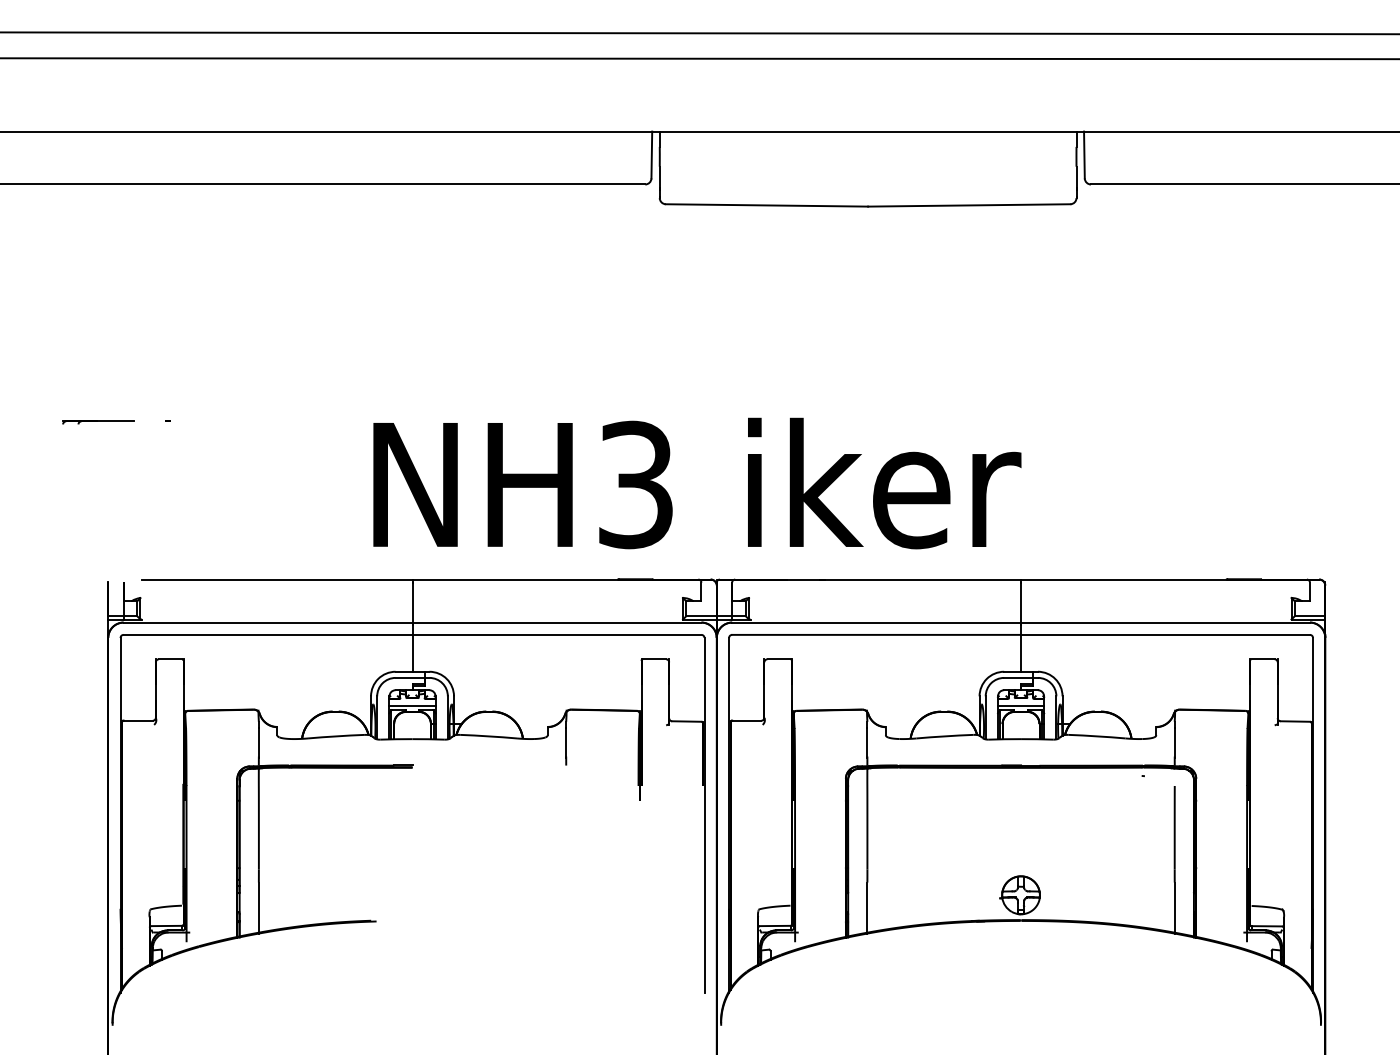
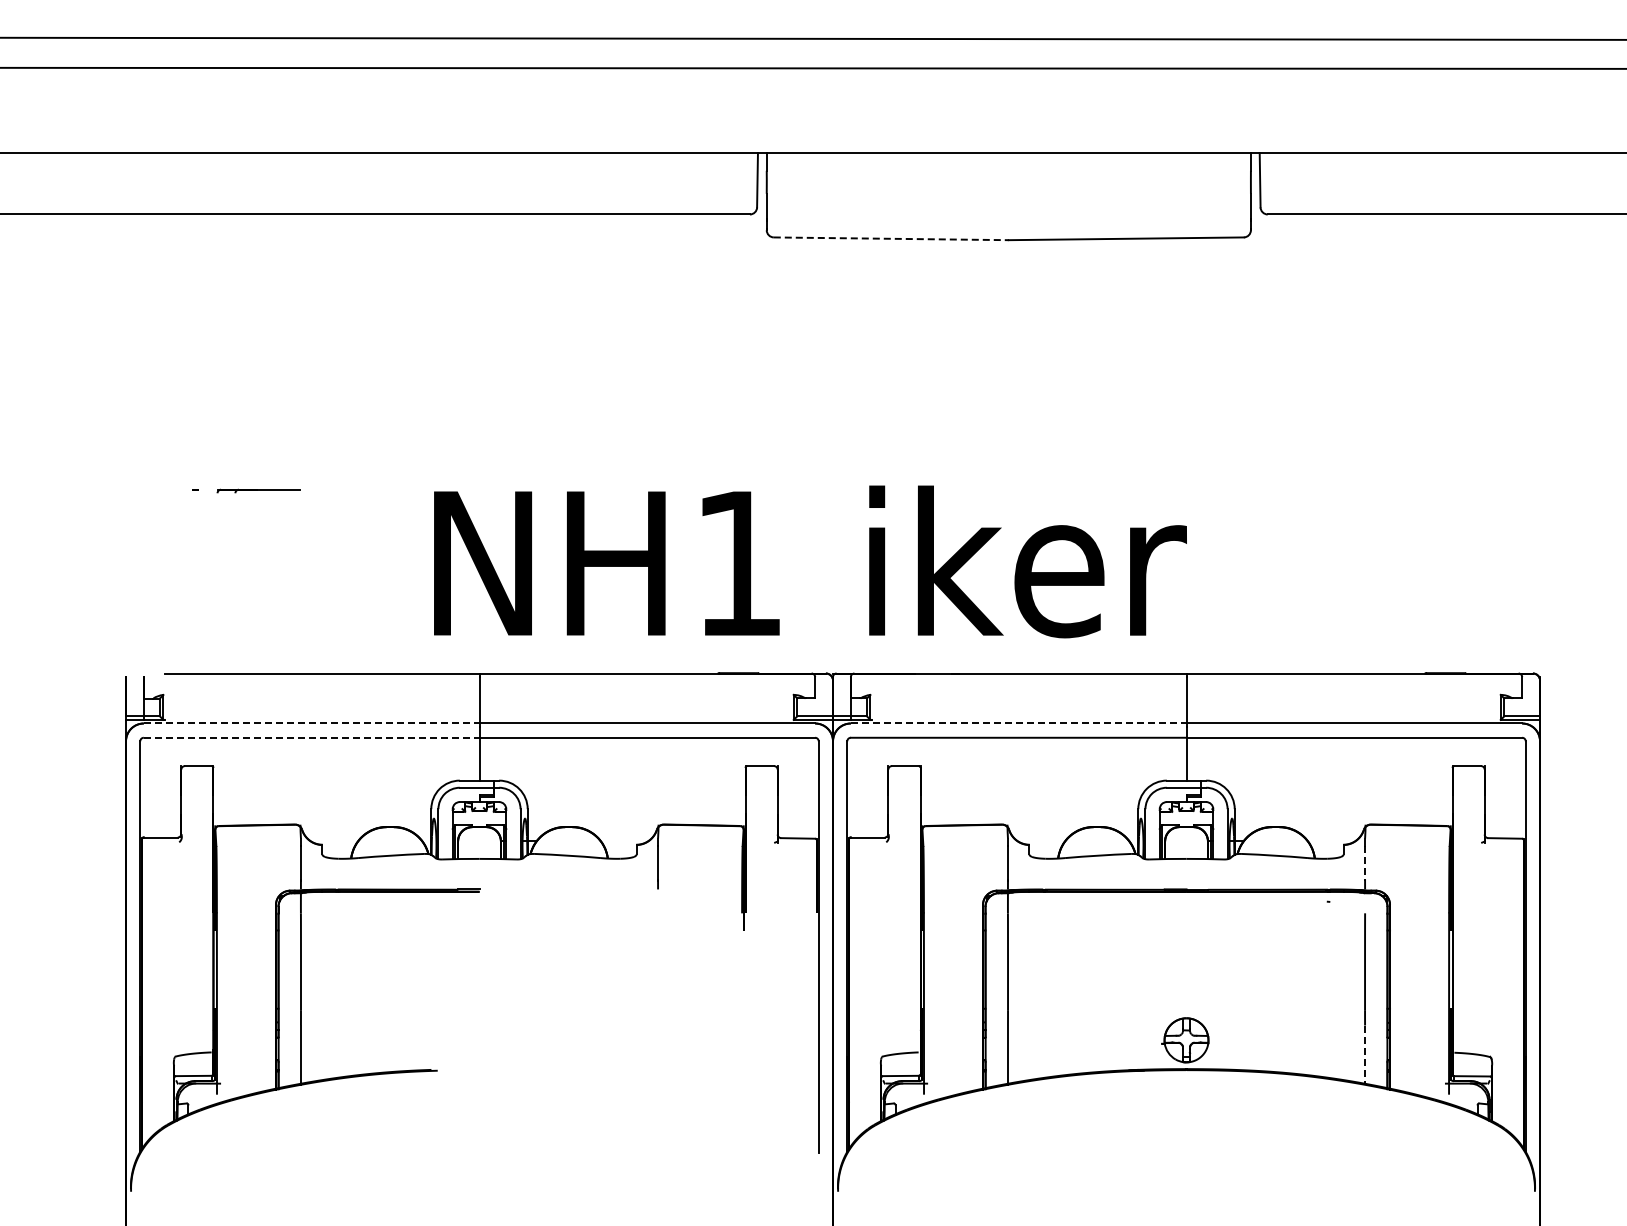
line: (767, 205) -> (891, 238), solid -> dashed
part: (98, 422) -> (258, 490), moved
text: (635, 484) -> (738, 563), NH3 -> NH1
line: (267, 622) -> (311, 723), solid -> dashed
line: (876, 622) -> (1018, 723), solid -> dashed
line: (267, 634) -> (311, 737), solid -> dashed
line: (412, 705) -> (479, 819), removed
line: (1021, 705) -> (1186, 819), removed
line: (1175, 743) -> (1365, 863), solid -> dashed
line: (1175, 908) -> (1365, 1055), solid -> dashed

